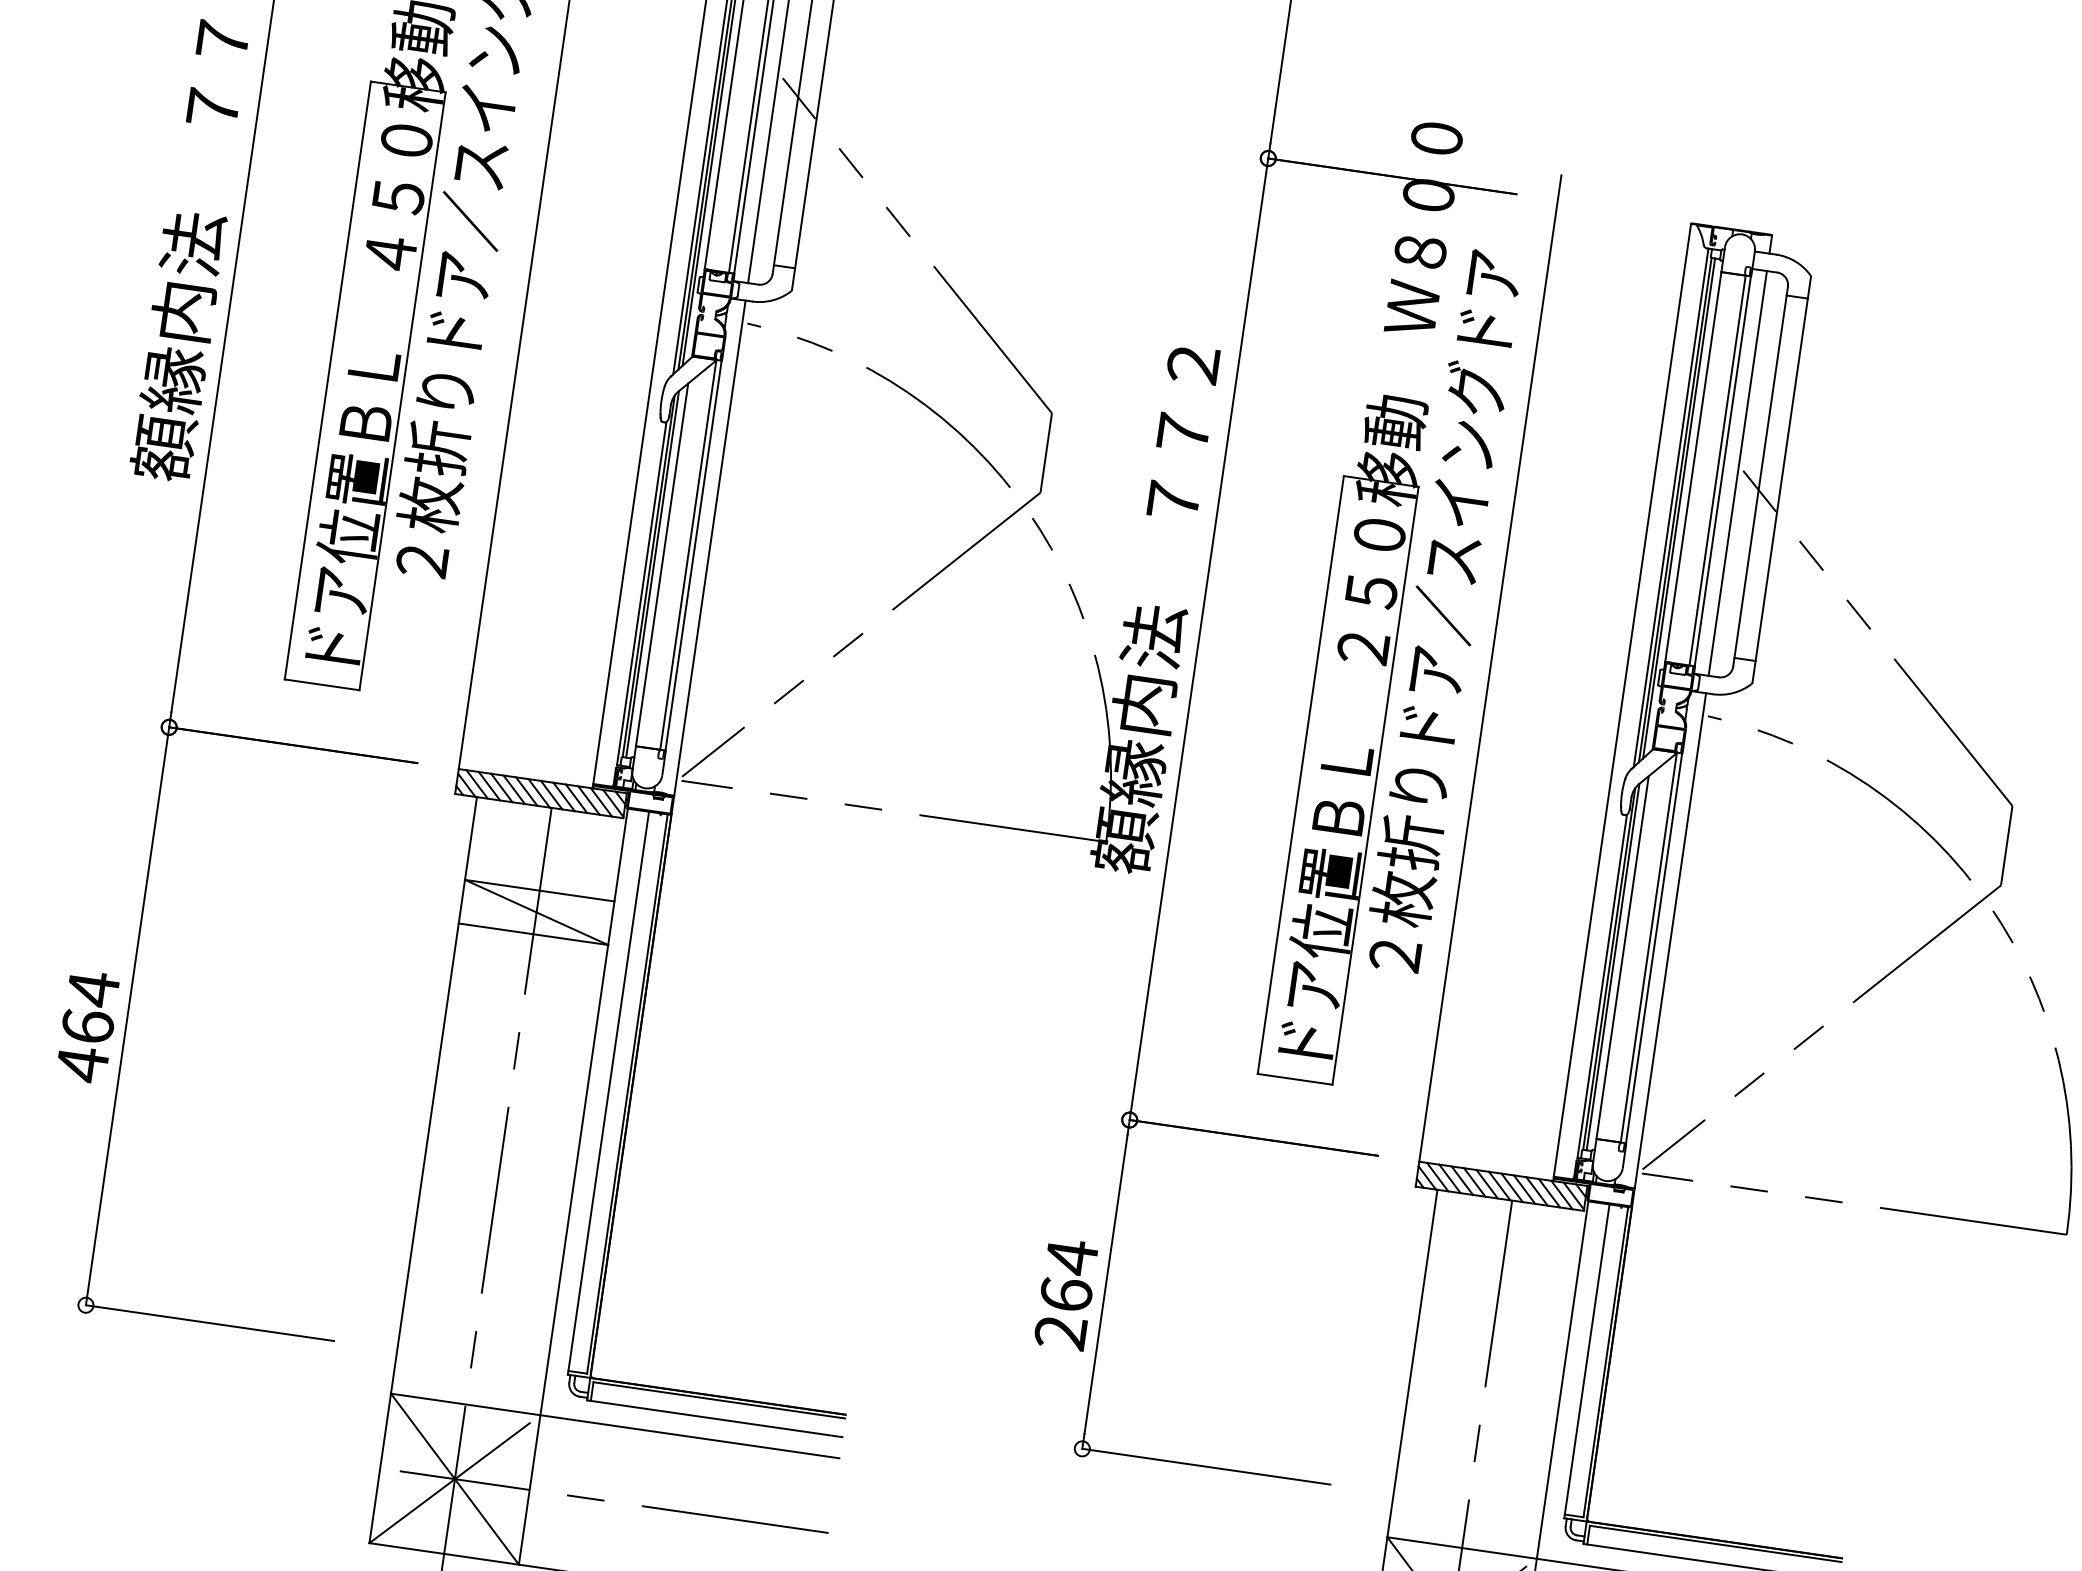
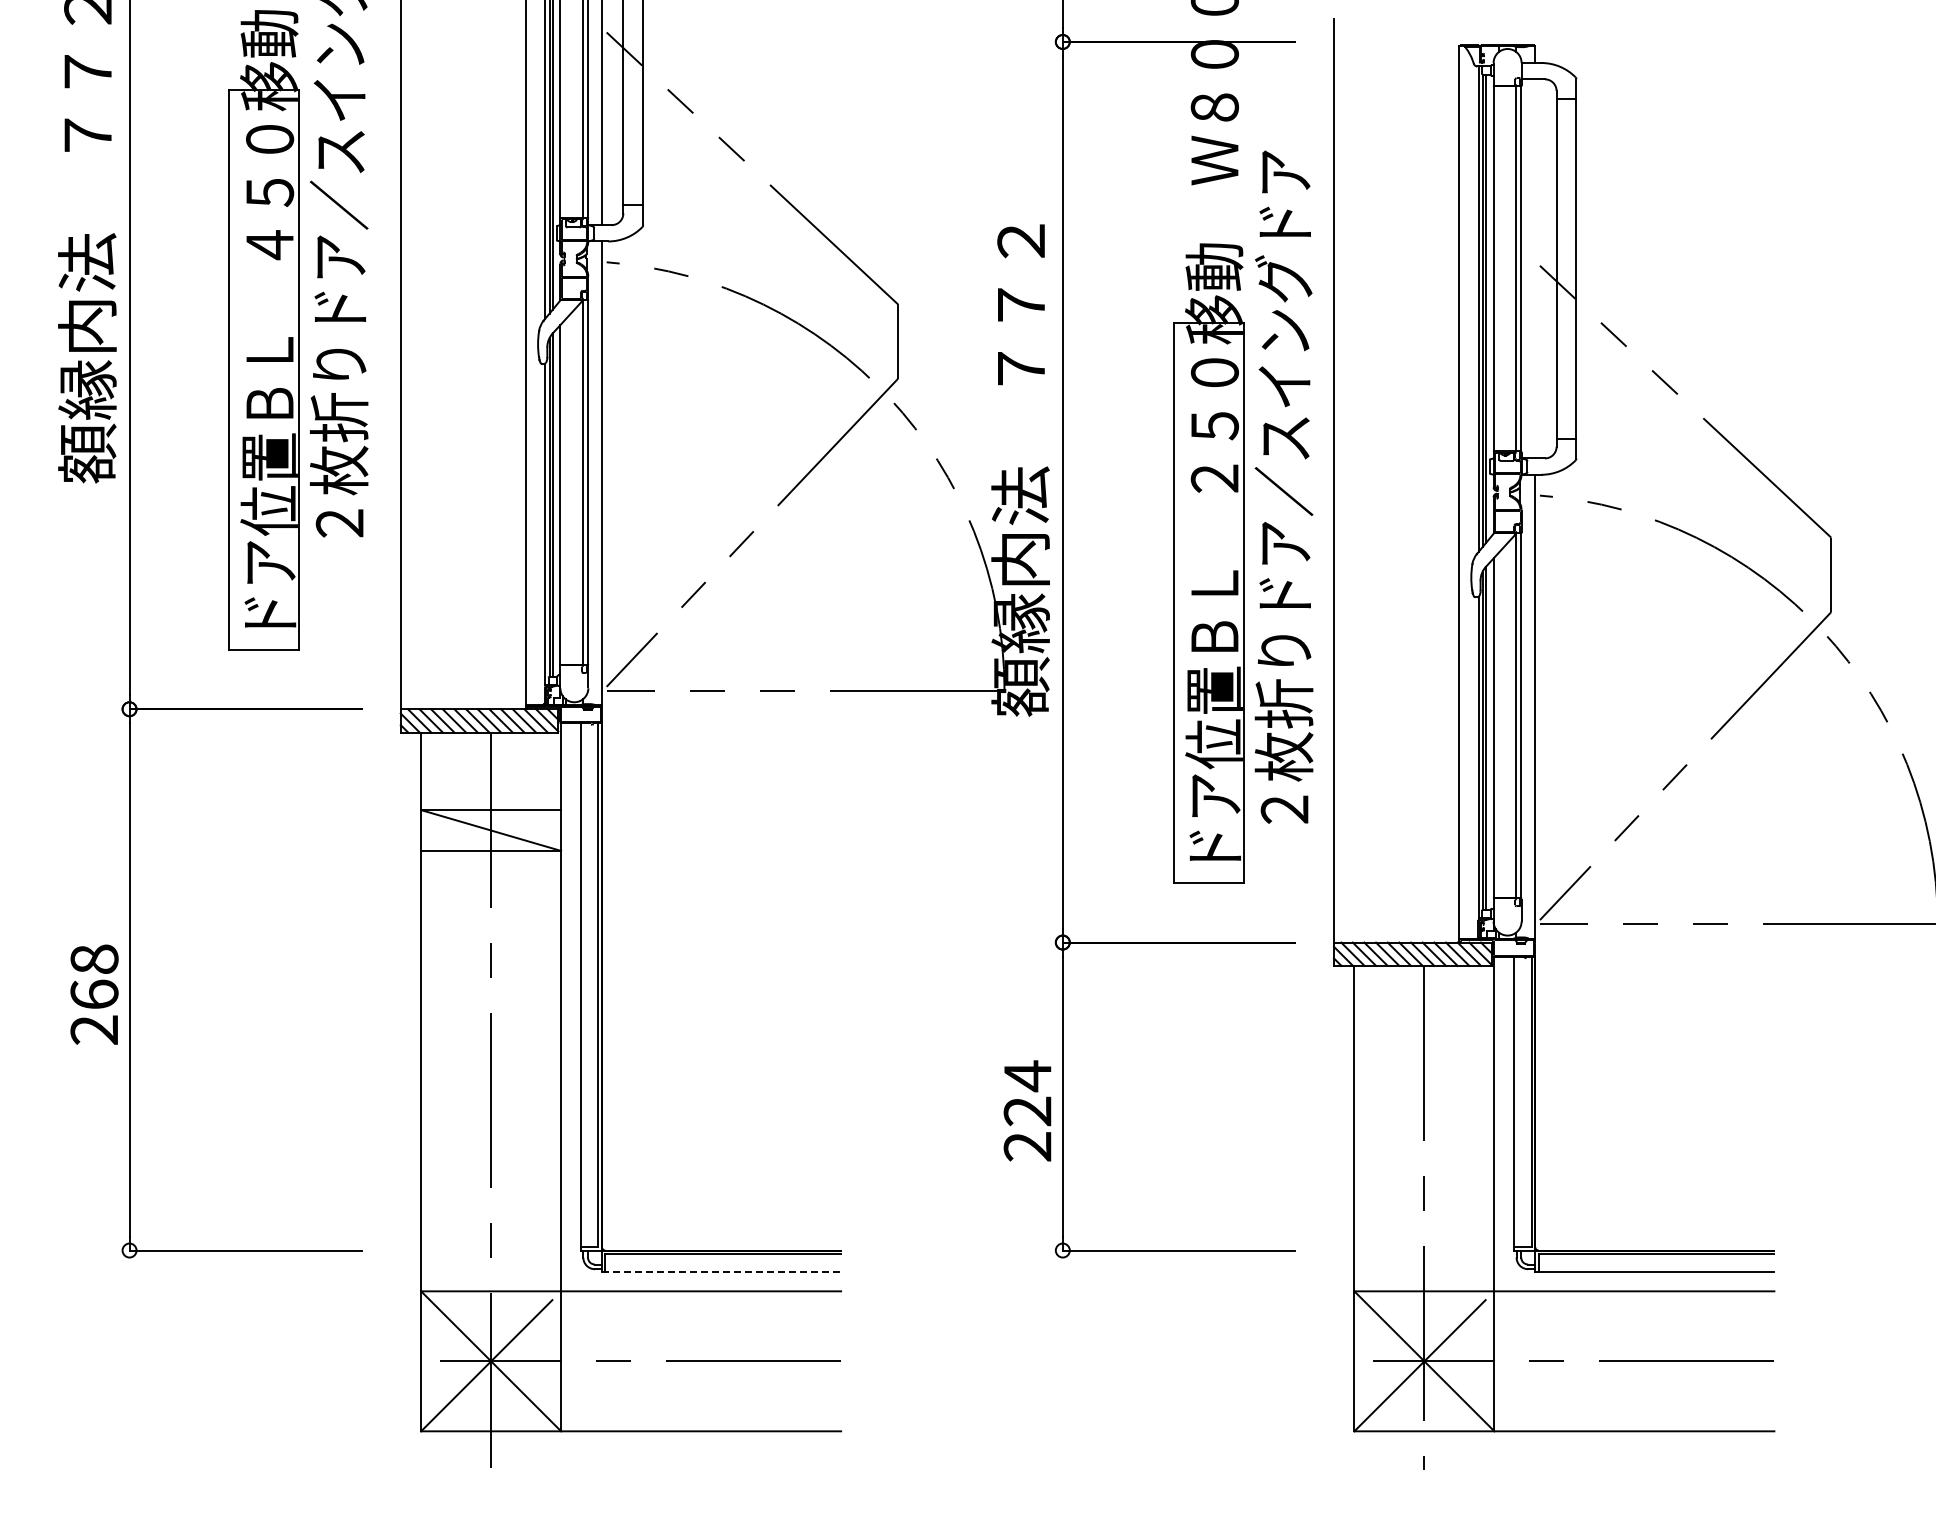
line: (1738, 473) -> (1535, 268), removed
text: (1443, 610) -> (1283, 486), moved
text: (87, 1026) -> (94, 994), 464 -> 268
text: (1066, 1294) -> (1027, 1111), 264 -> 224
line: (714, 1418) -> (721, 1271), solid -> dashed

